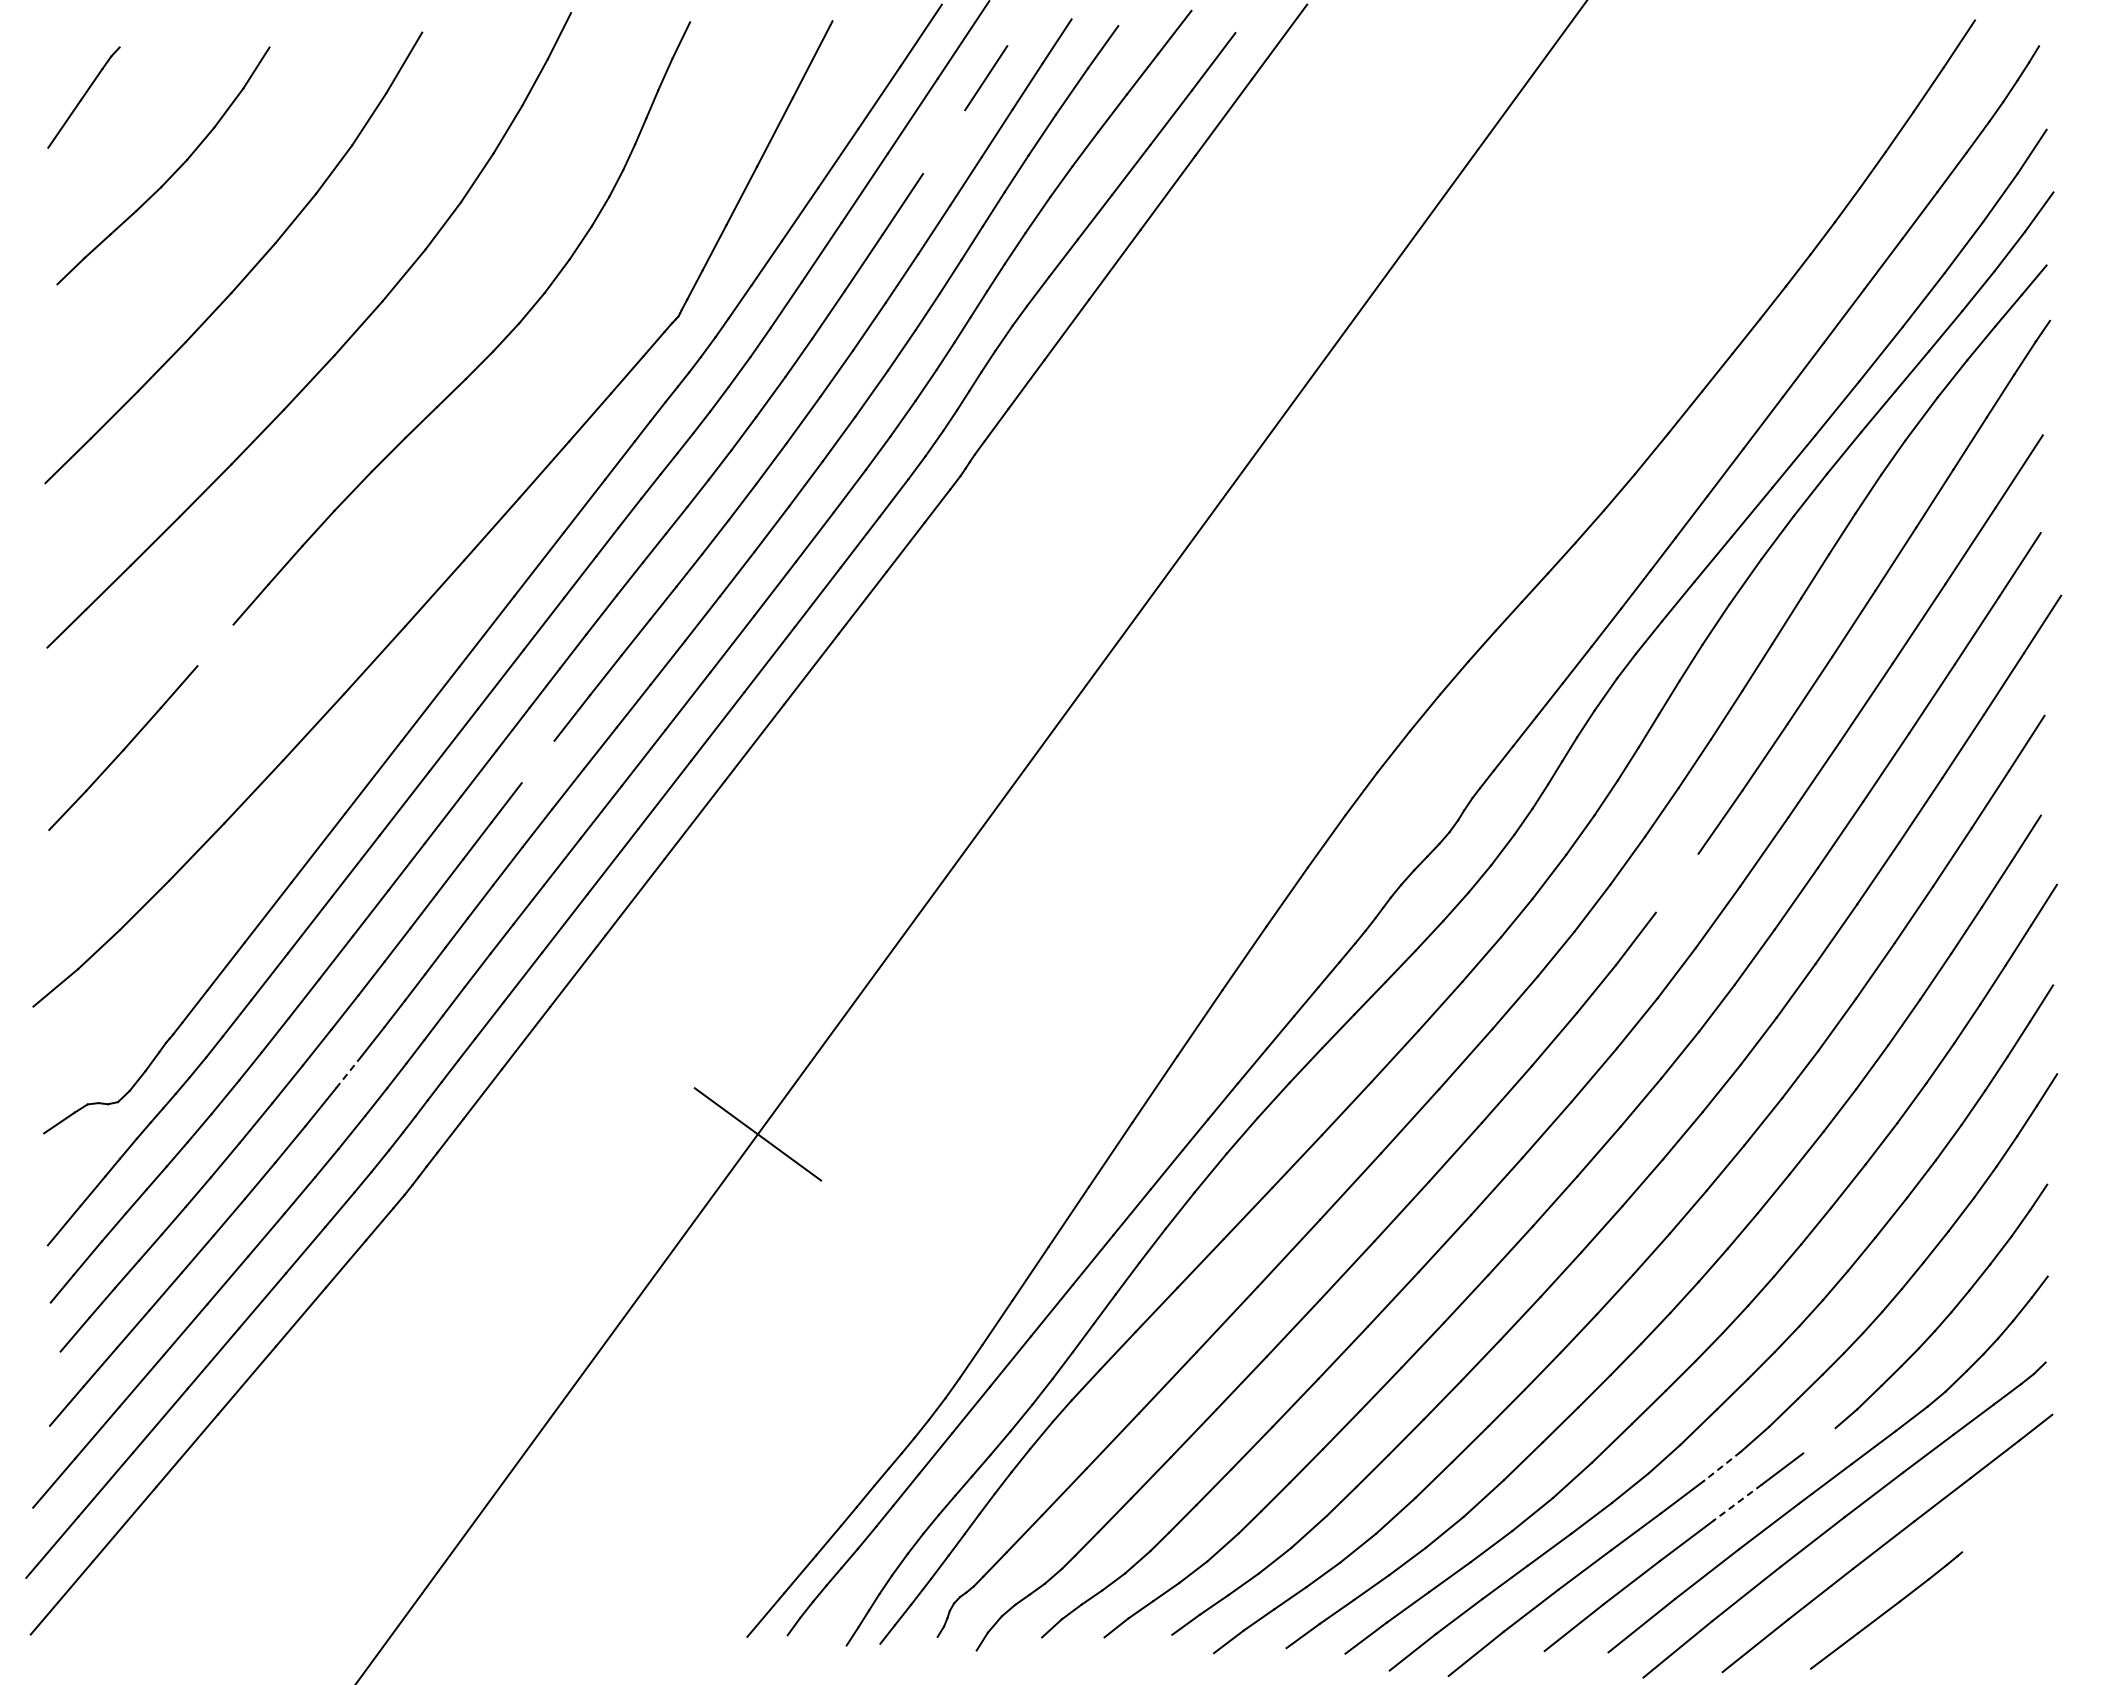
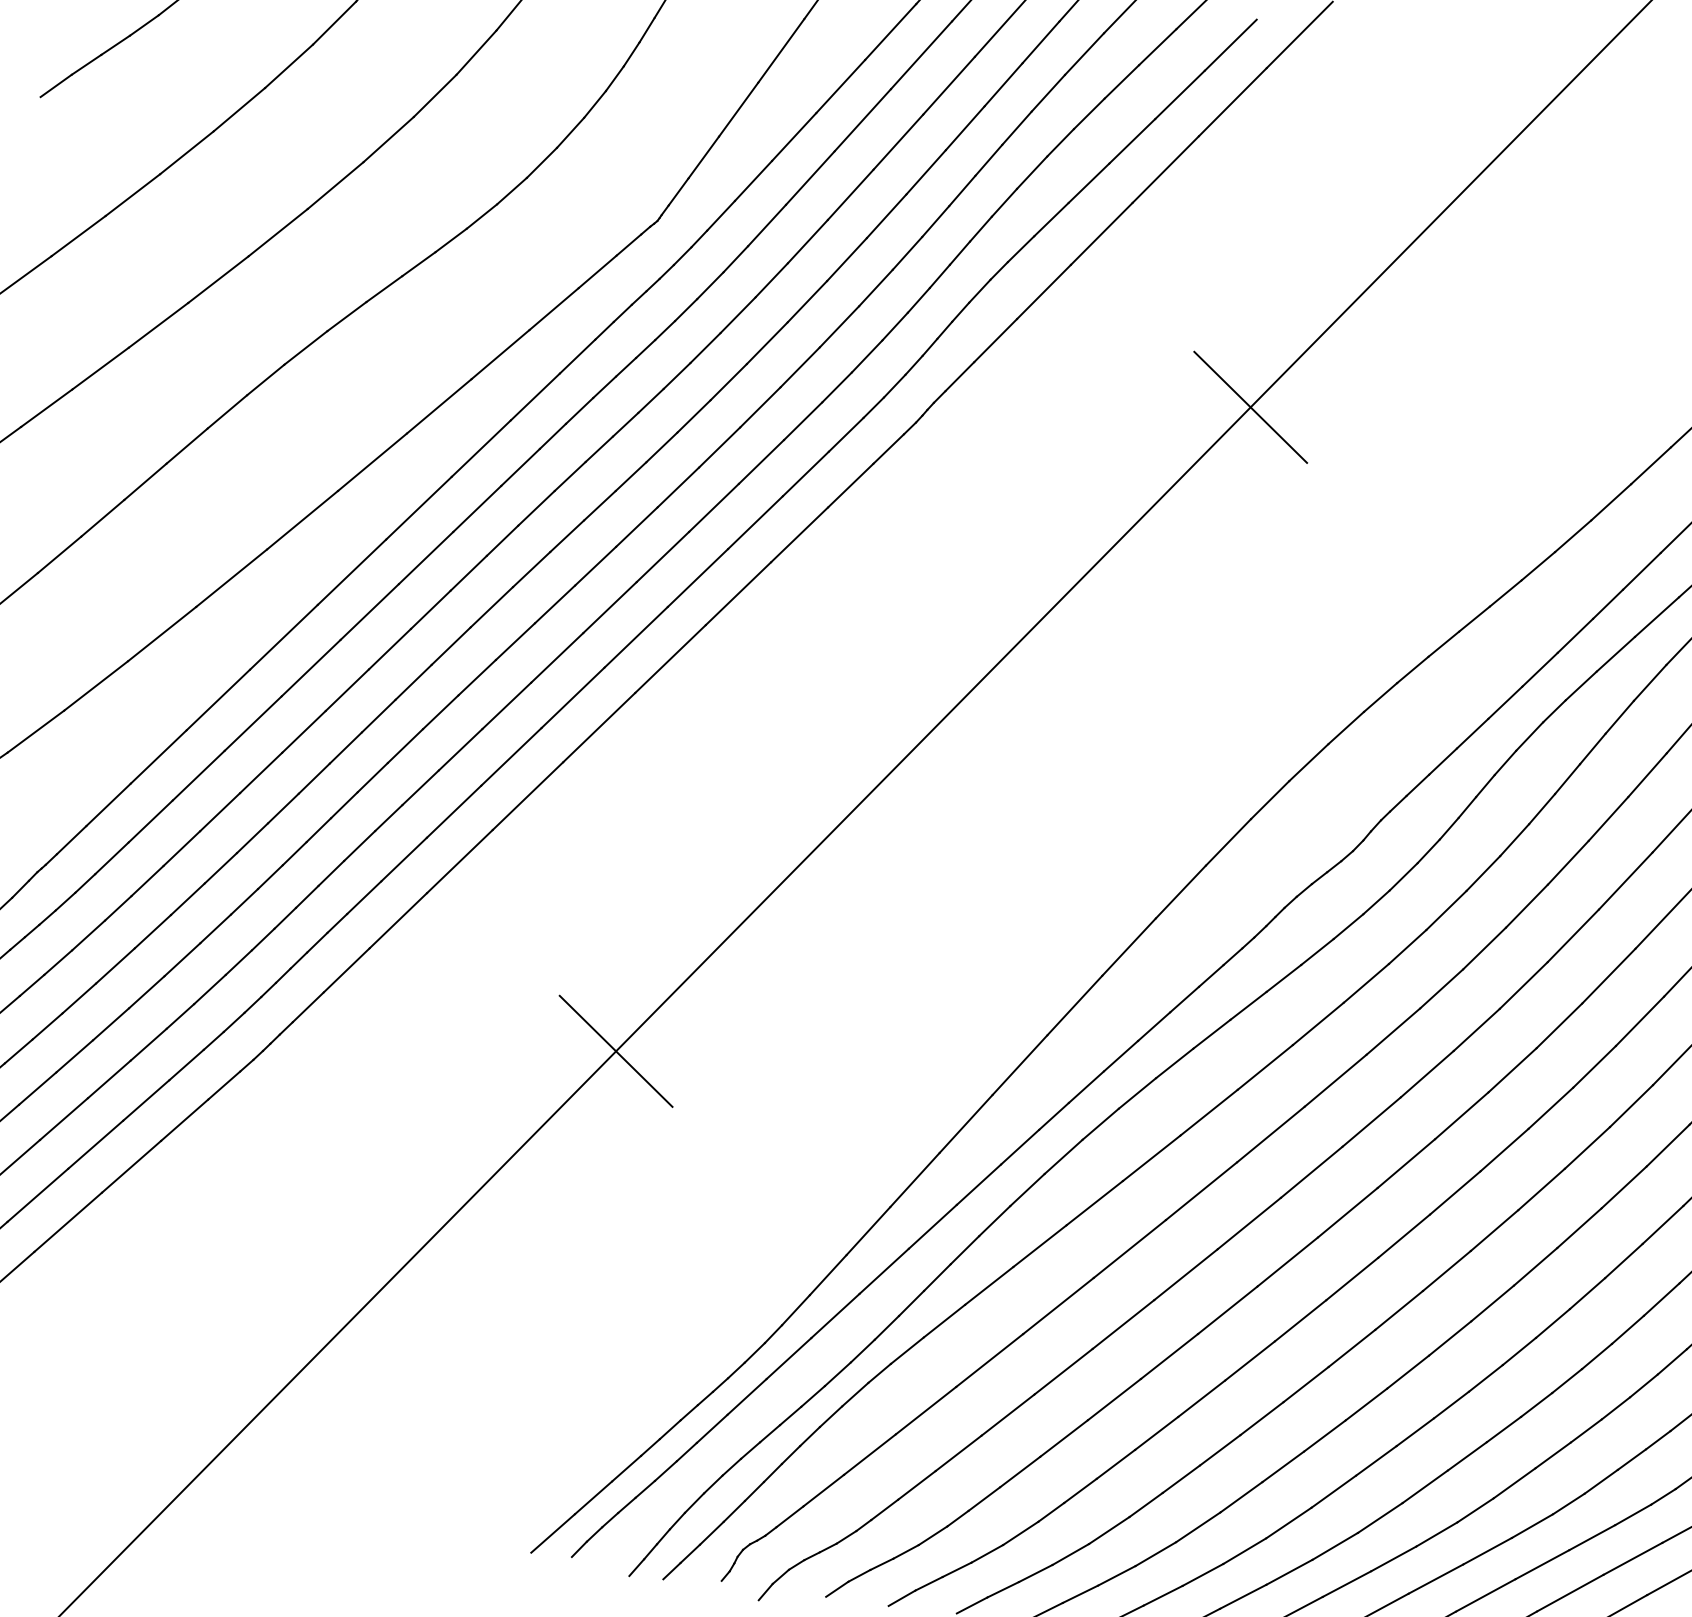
line: (944, 141) -> (949, 85), added
line: (1285, 412) -> (1250, 406), added
line: (215, 645) -> (145, 481), added
line: (537, 761) -> (450, 645), added
line: (1676, 882) -> (1572, 935), added
line: (348, 1072) -> (215, 928), dashed -> solid
line: (1819, 1440) -> (1633, 1514), added
line: (1722, 1466) -> (1532, 1526), dashed -> solid
line: (1737, 1502) -> (1542, 1564), dashed -> solid

